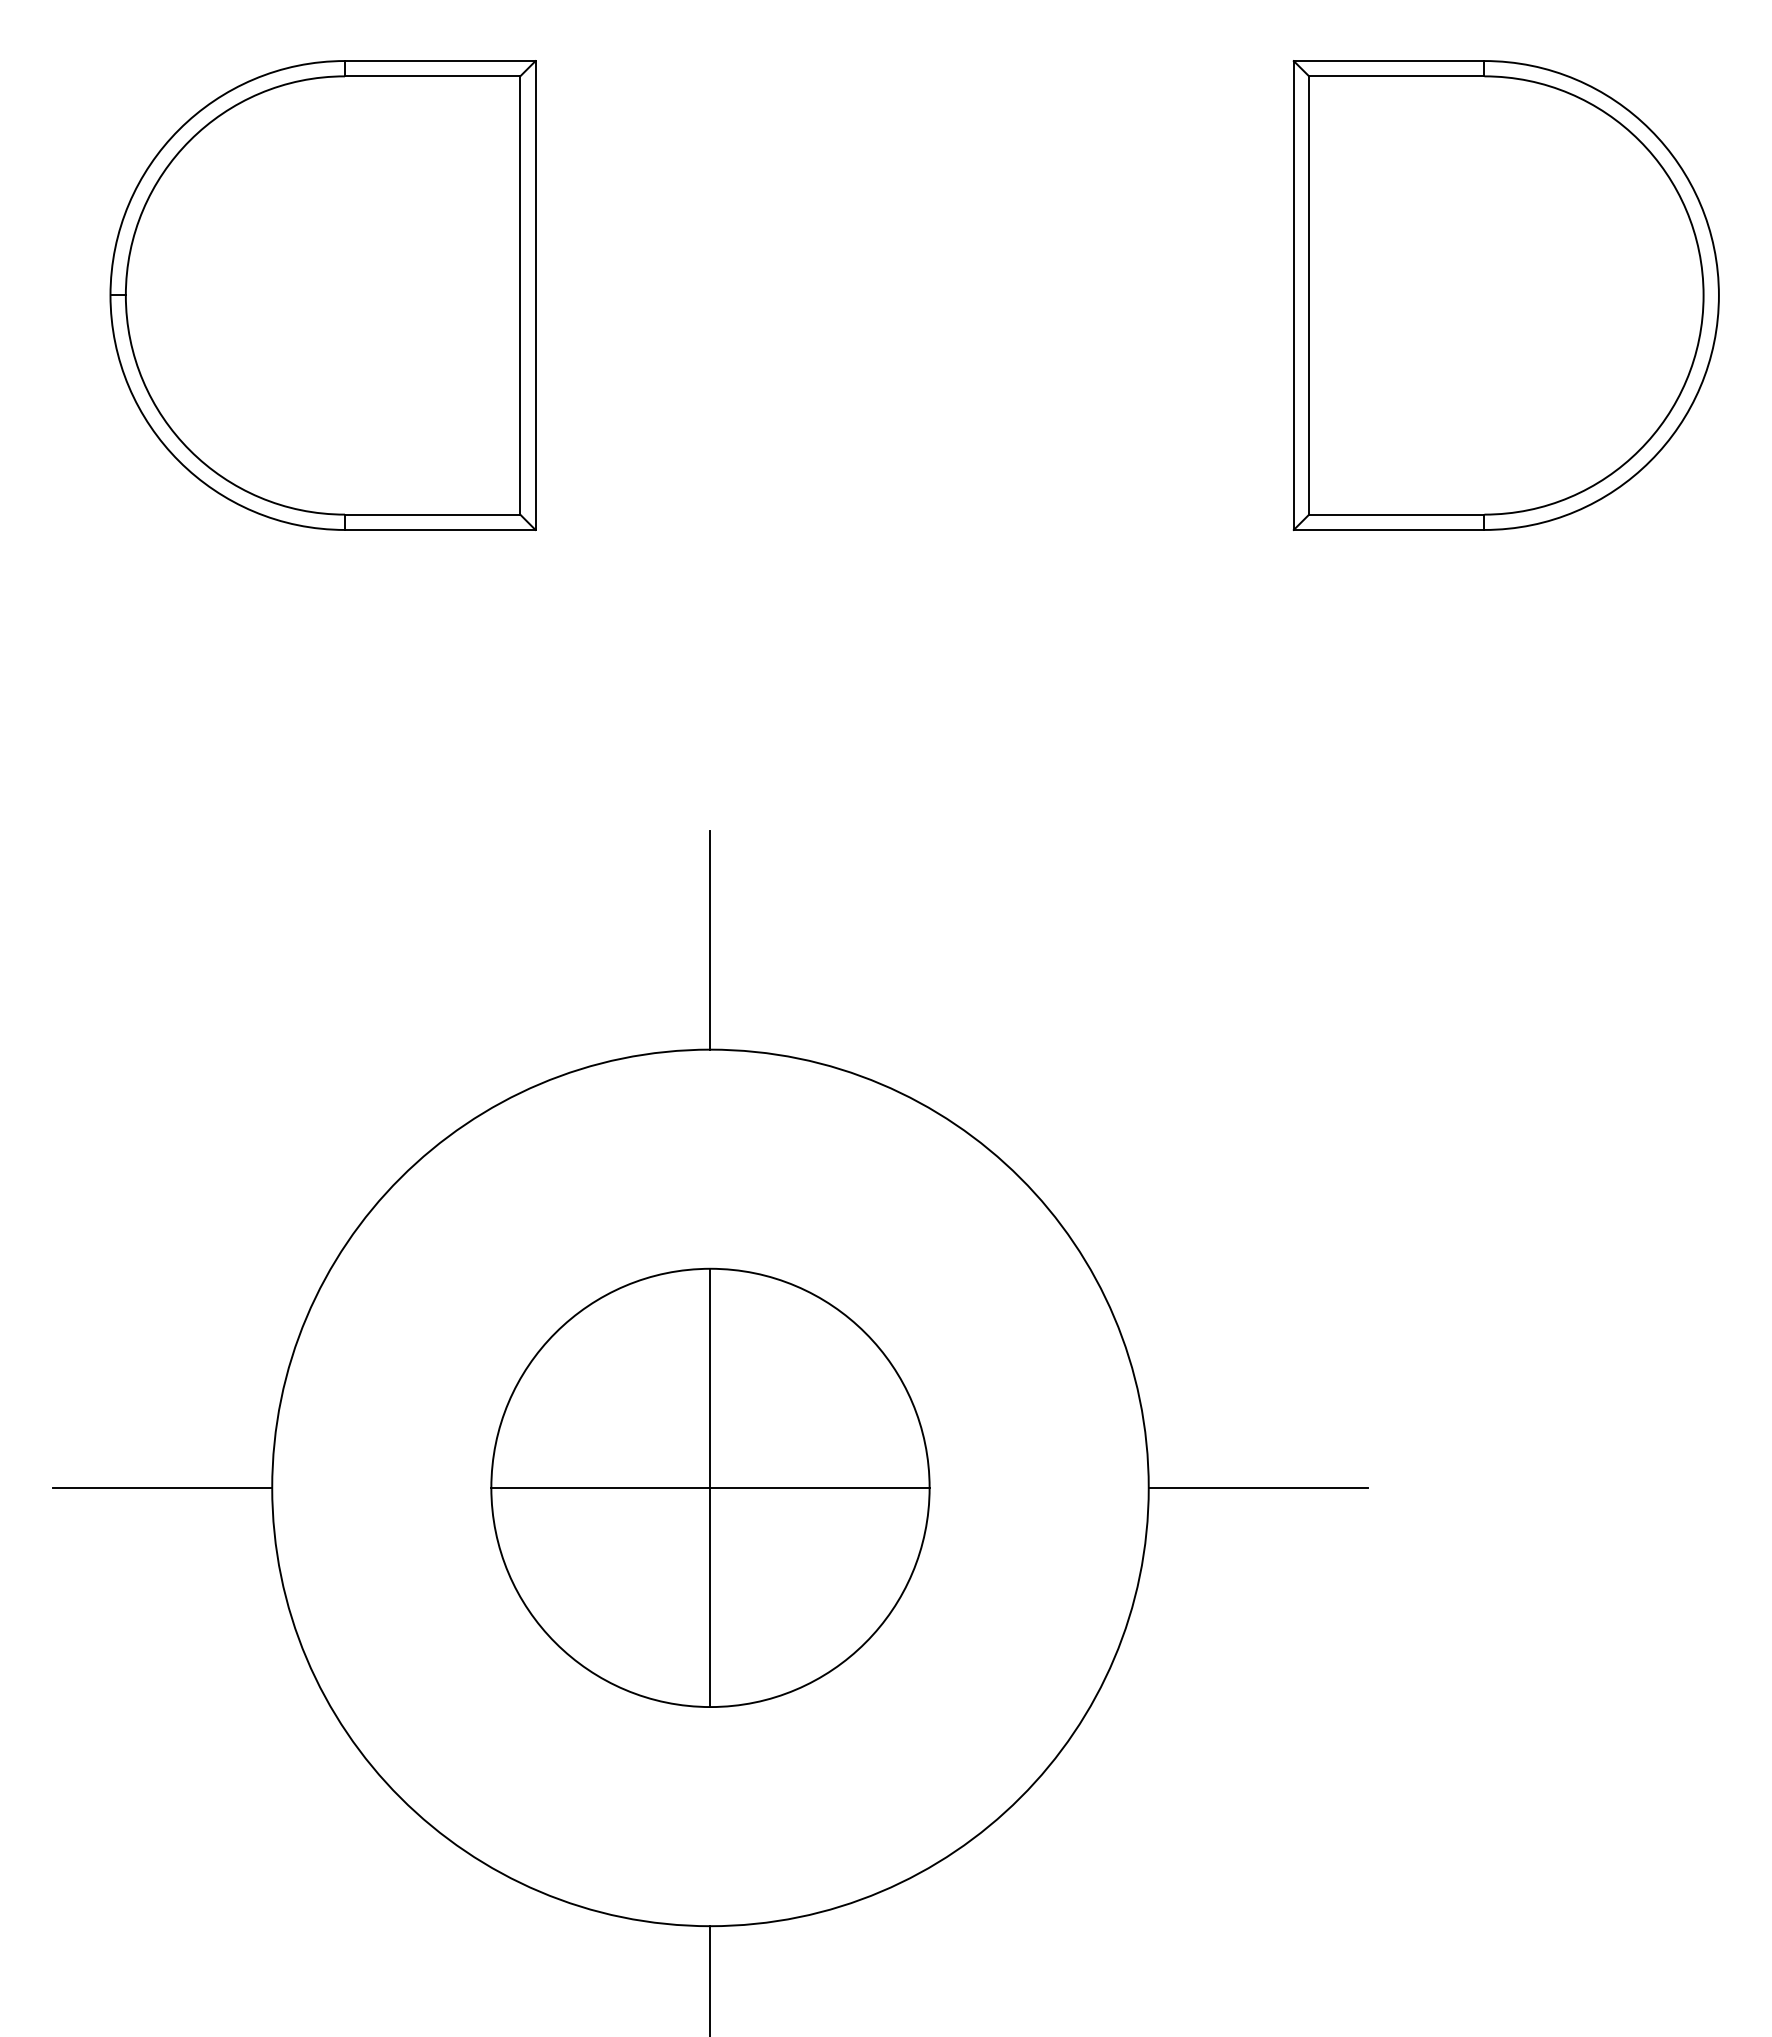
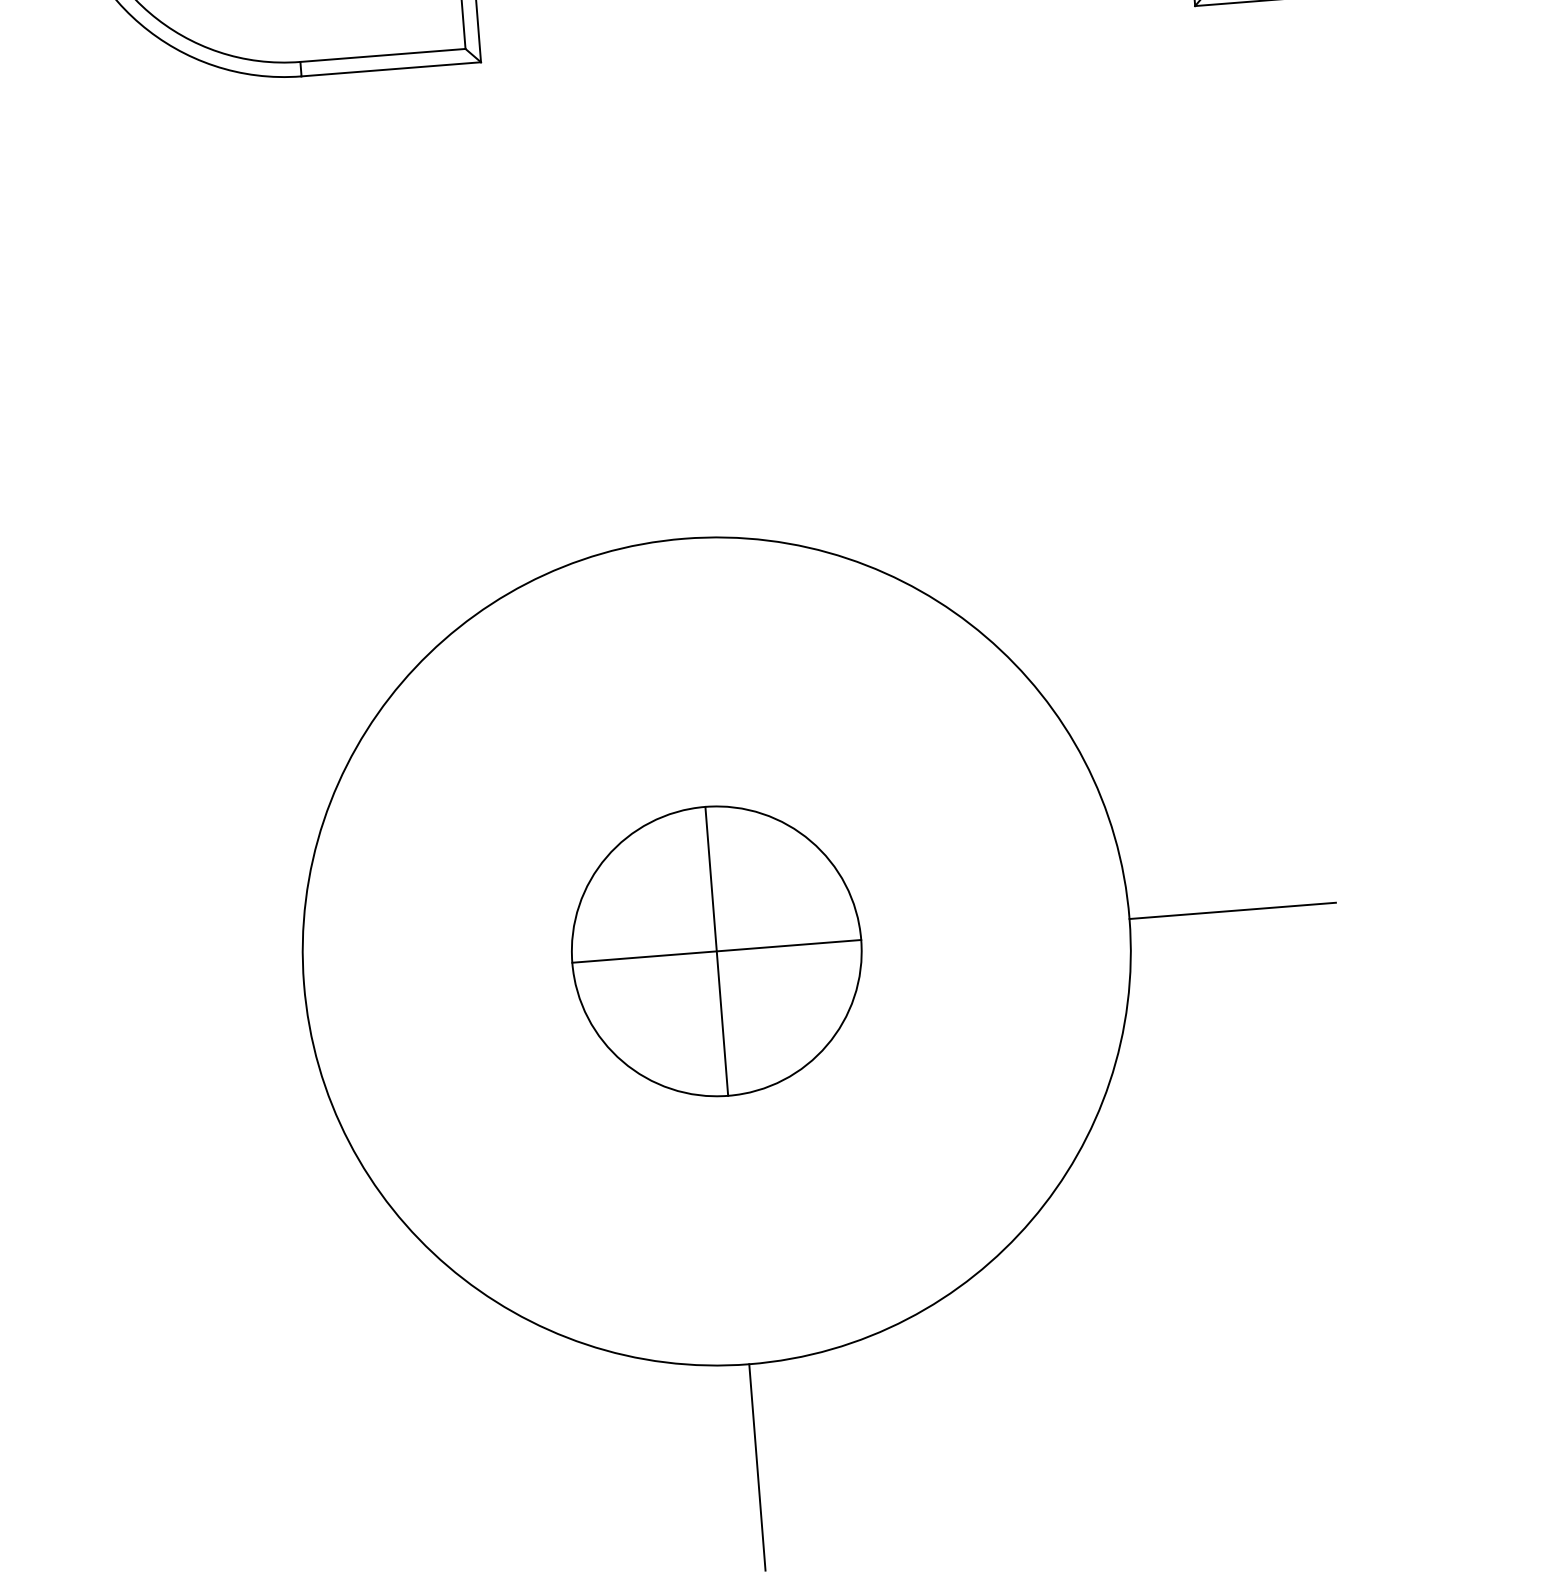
line: (710, 939) -> (676, 434), removed
line: (162, 1487) -> (200, 991), removed
part: (710, 1487) -> (716, 951), size x0.7

